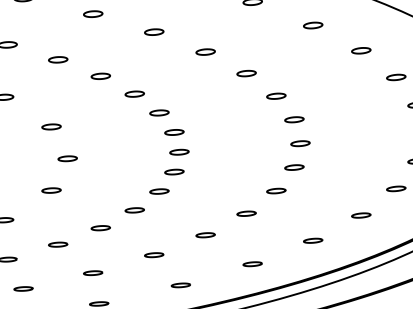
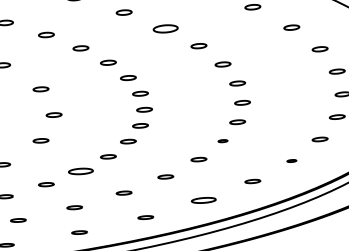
part: (205, 51) -> (165, 28), size x1.6
part: (275, 190) -> (222, 140), size x0.6
part: (360, 214) -> (291, 160), size x0.6
part: (100, 227) -> (80, 170), size x1.6
part: (252, 264) -> (203, 200), size x1.6

